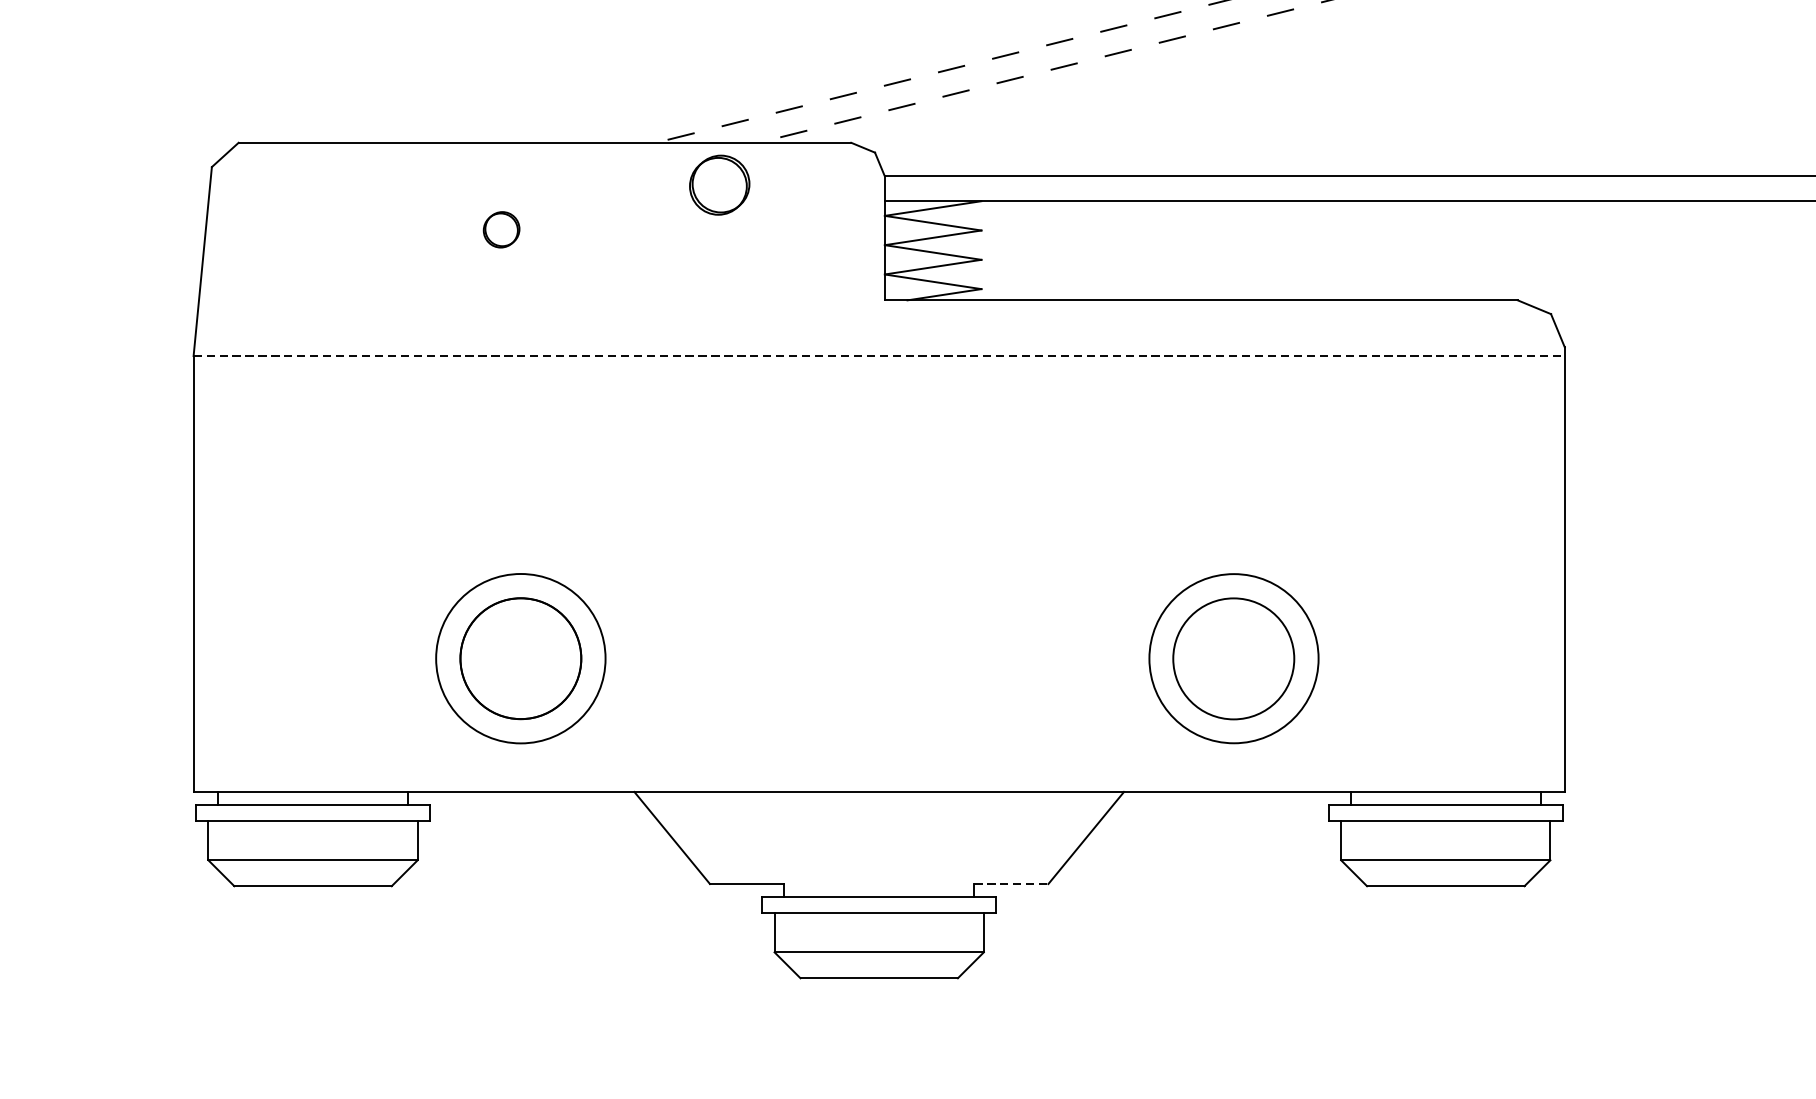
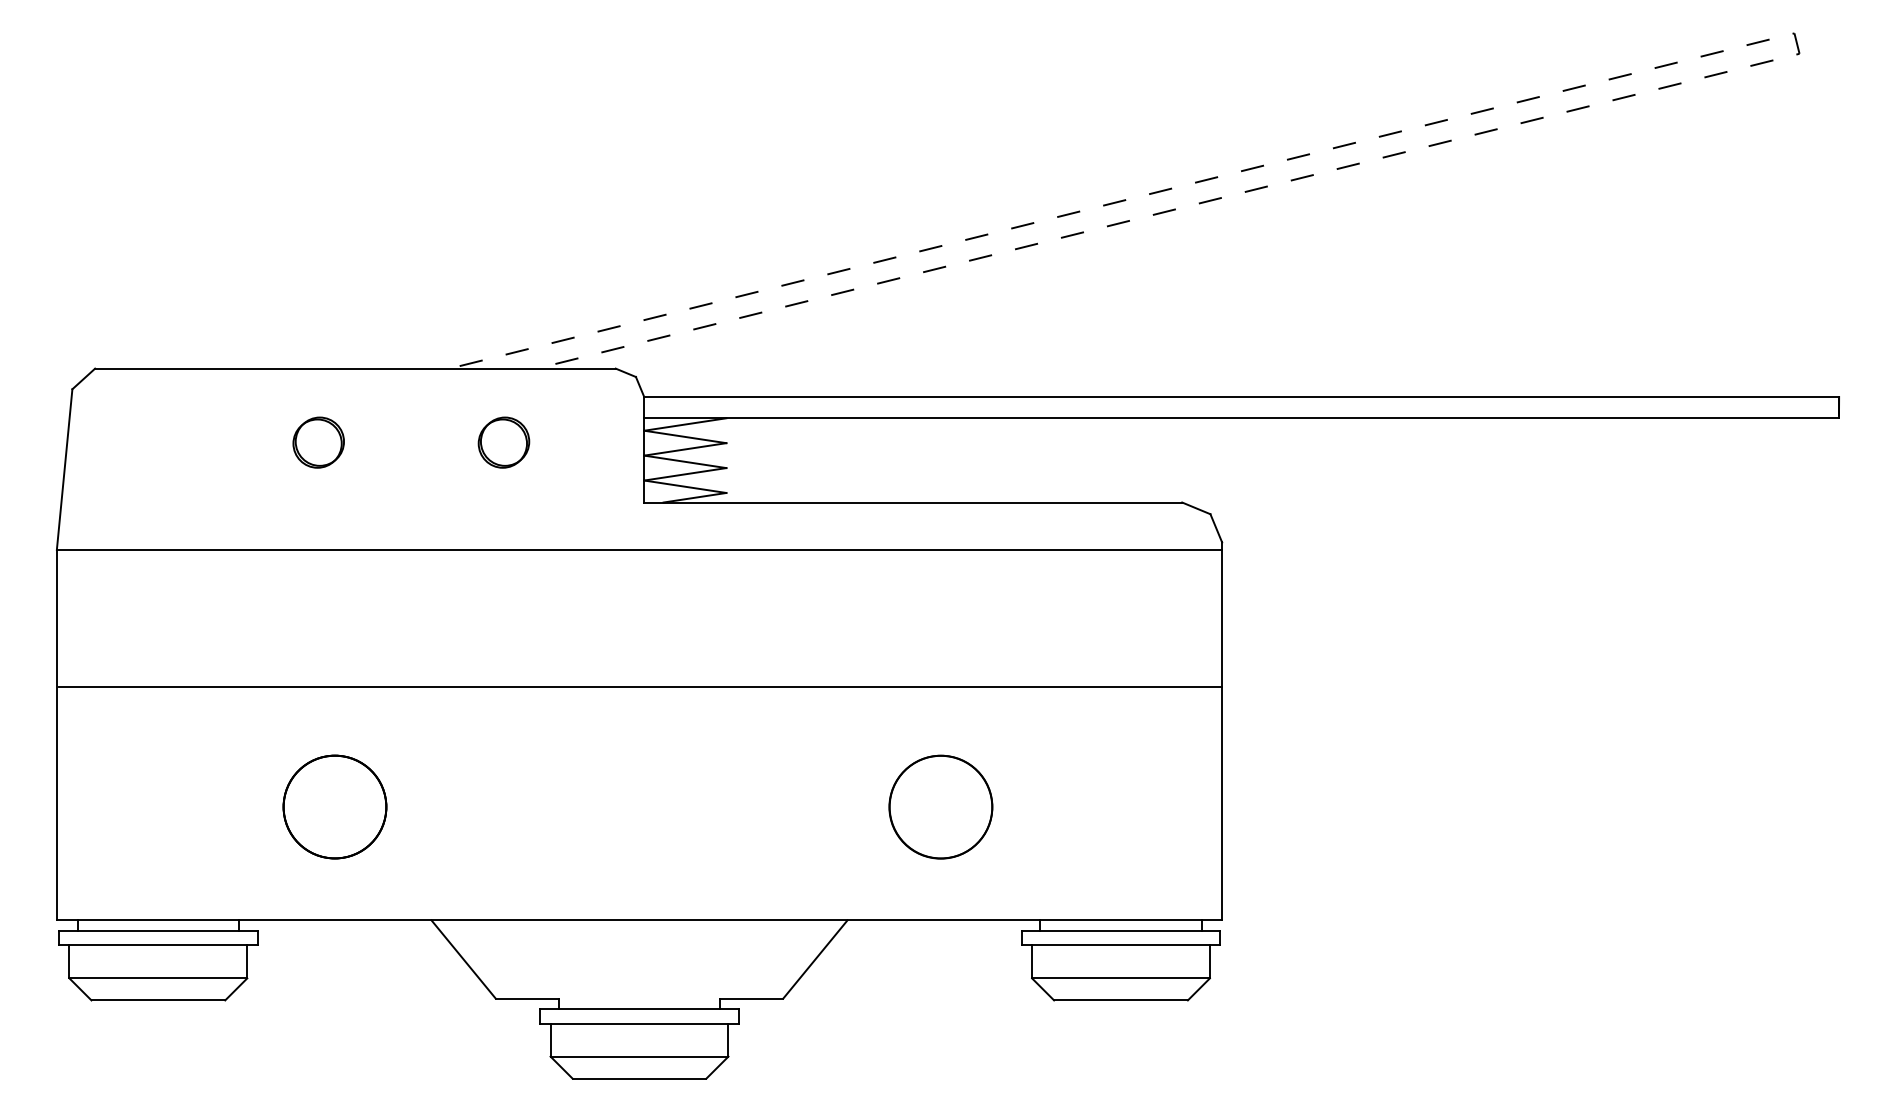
part: (719, 185) -> (503, 442), moved
part: (501, 229) -> (318, 442), size x1.67
line: (879, 355) -> (639, 549), dashed -> solid
line: (880, 516) -> (640, 686), added
circle: (520, 658) -> (334, 806), size x0.71
circle: (1233, 658) -> (940, 806), size x0.71
line: (1012, 883) -> (752, 998), dashed -> solid

